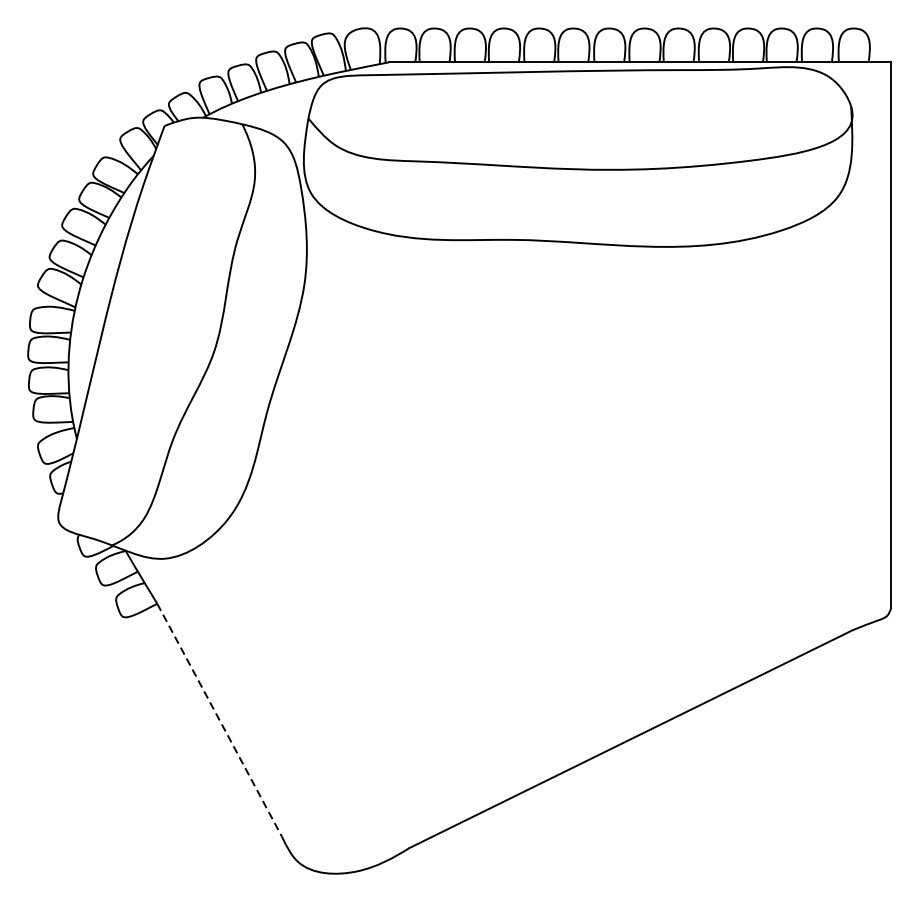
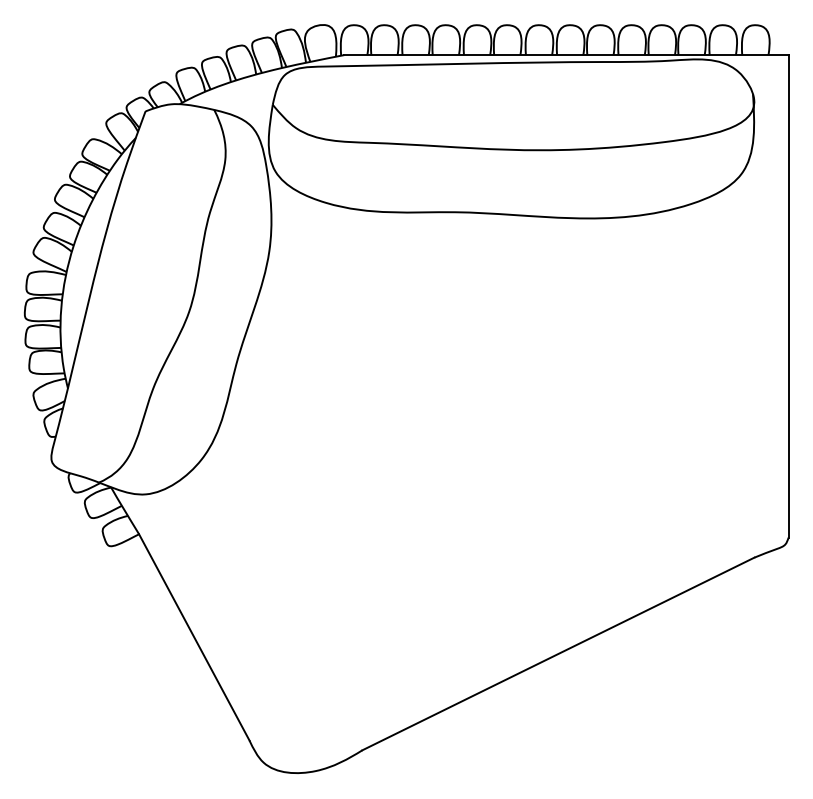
line: (219, 720) -> (194, 637), dashed -> solid

